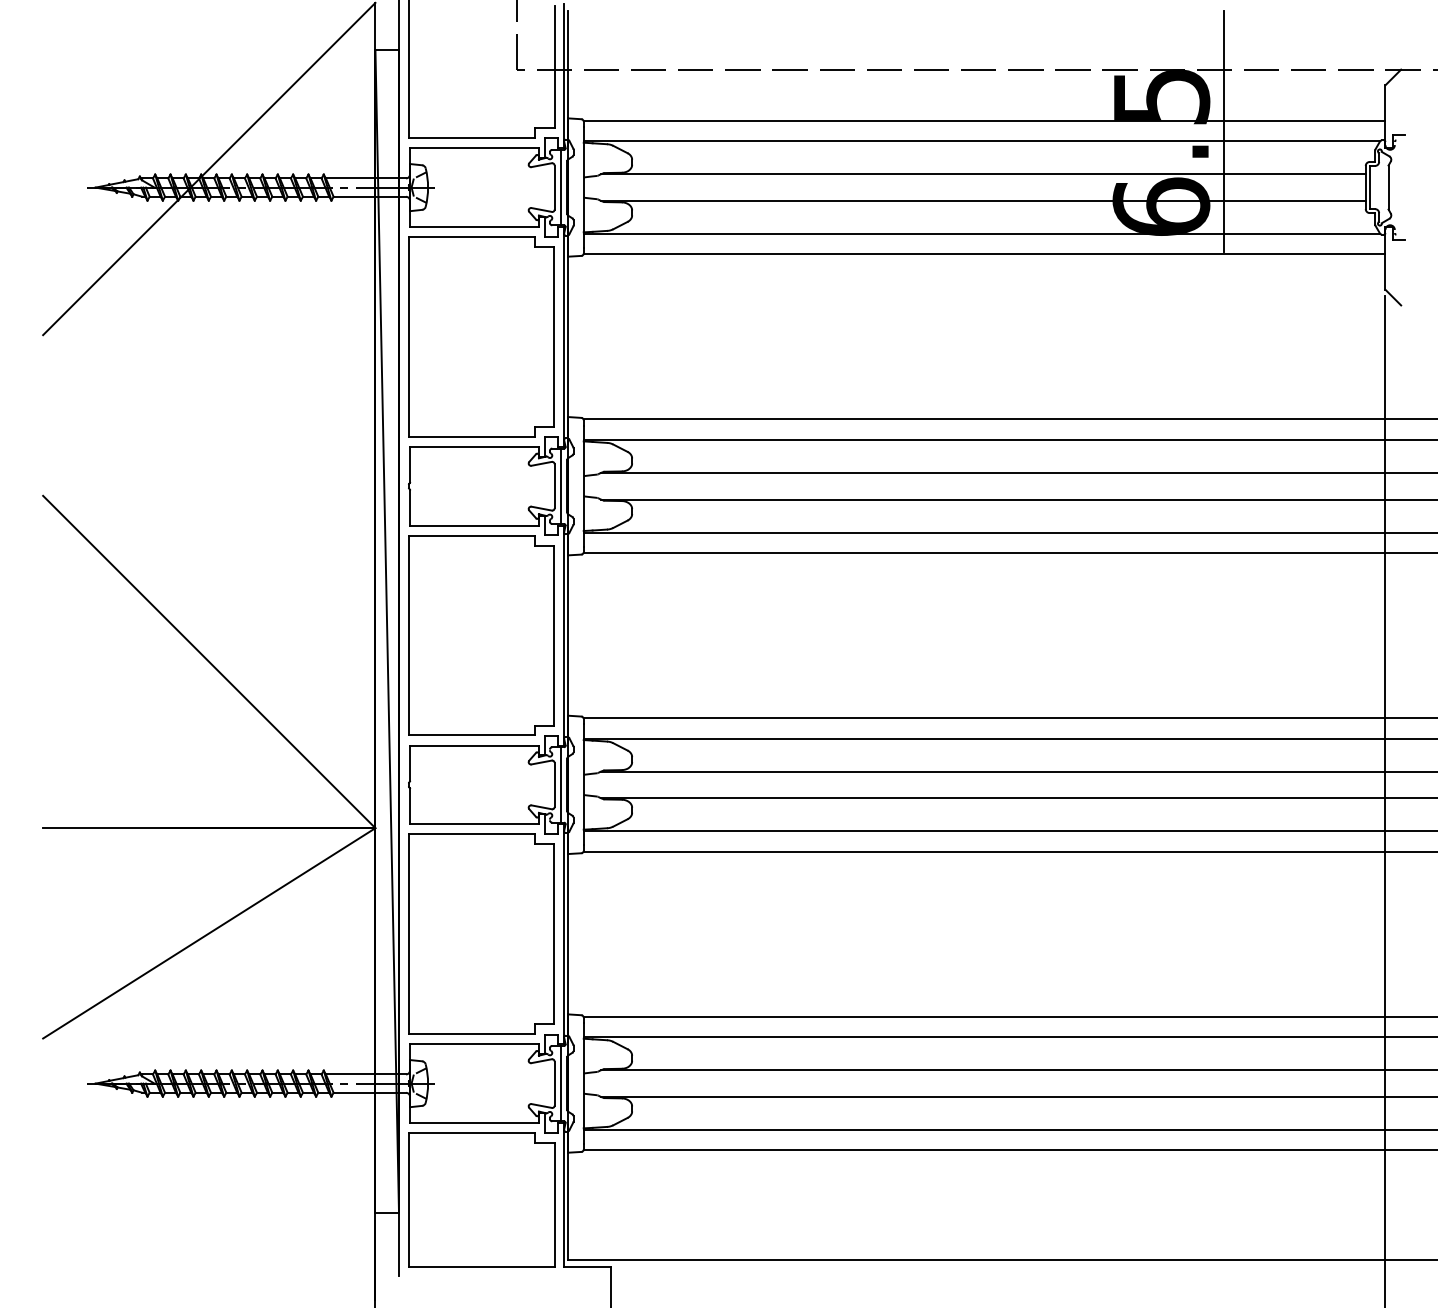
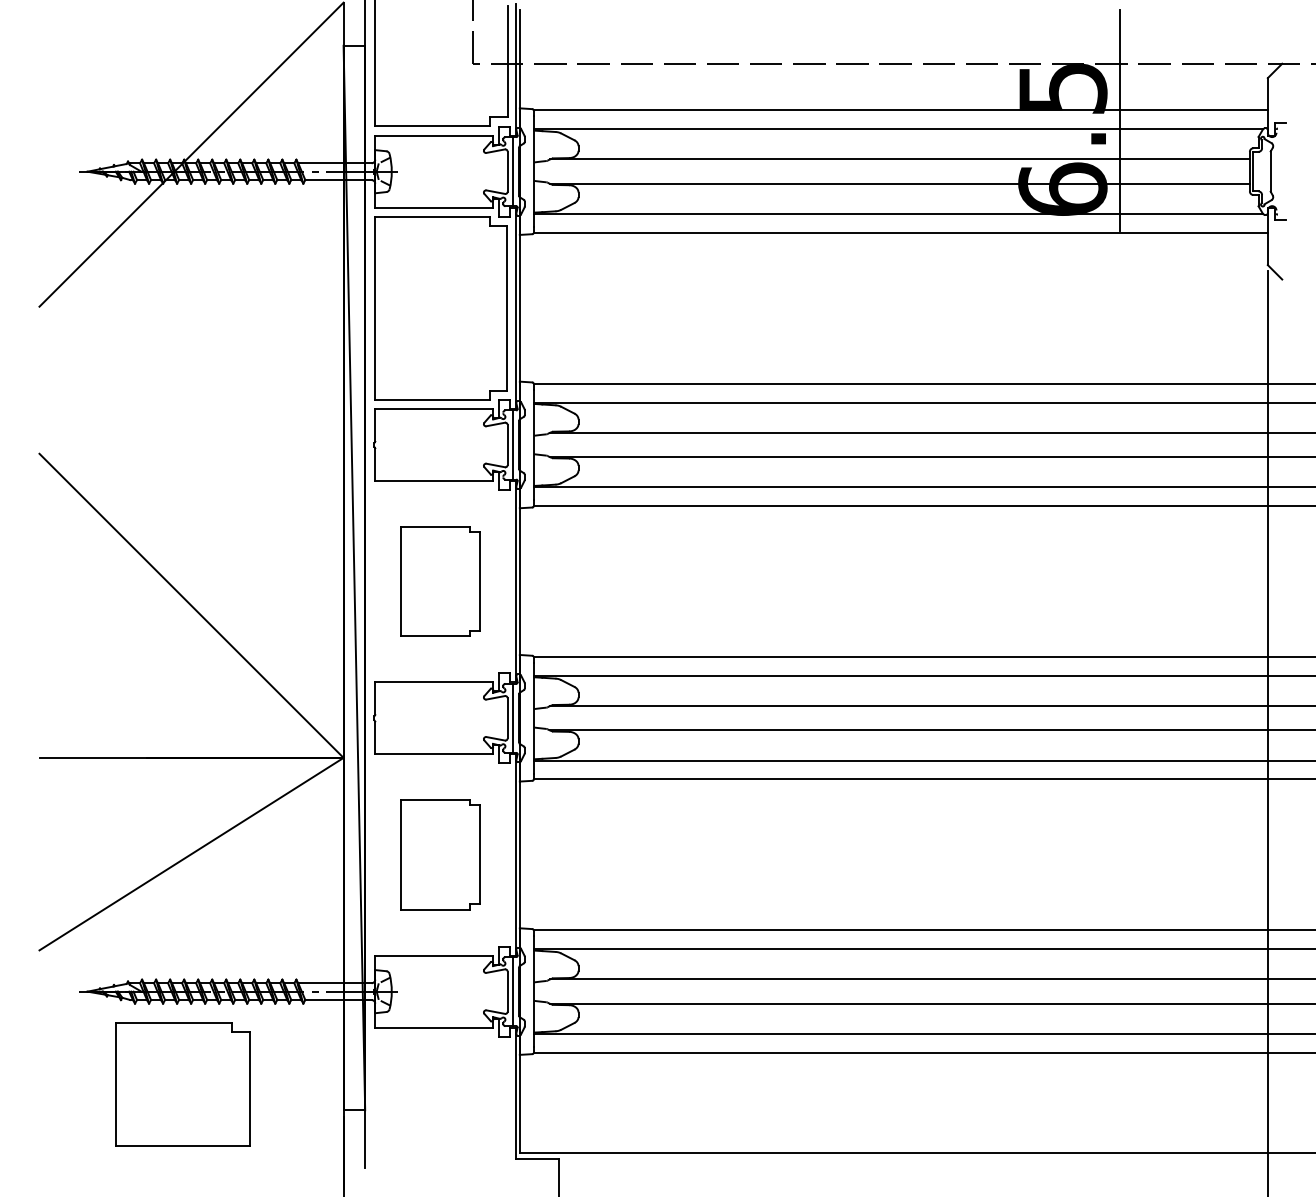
part: (481, 635) -> (440, 581), size x0.6
part: (481, 933) -> (440, 854), size x0.6
part: (481, 1199) -> (182, 1083), moved

